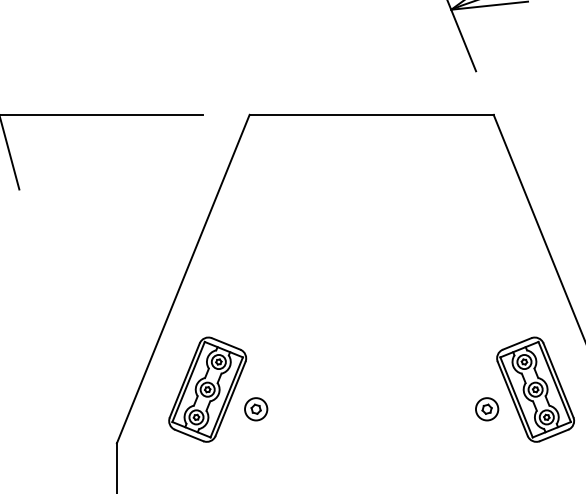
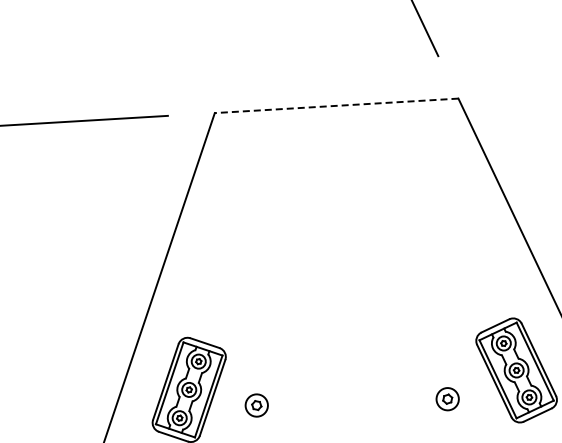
line: (371, 114) -> (336, 105), solid -> dashed
part: (256, 409) -> (257, 405), moved
part: (487, 409) -> (448, 399), moved

